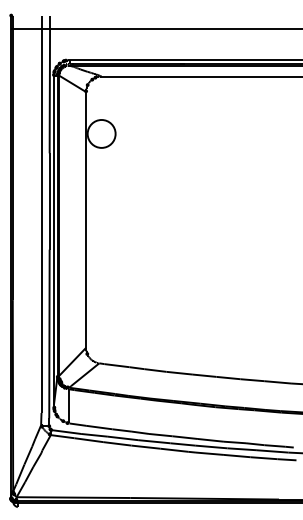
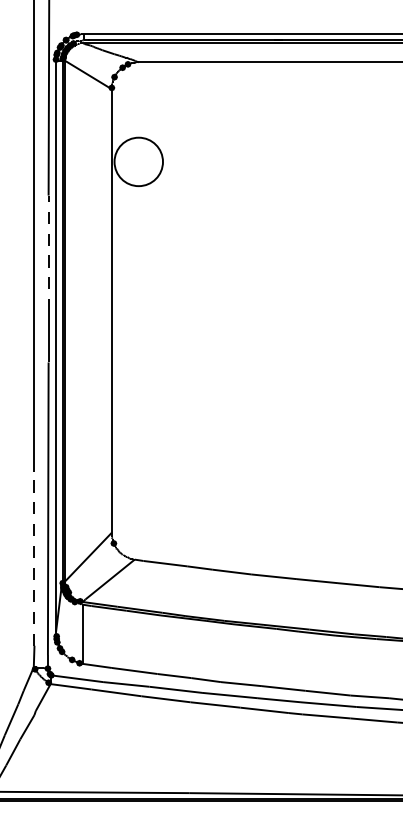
line: (49, 186) -> (48, 253), solid -> dashed
line: (41, 362) -> (34, 558), solid -> dashed

